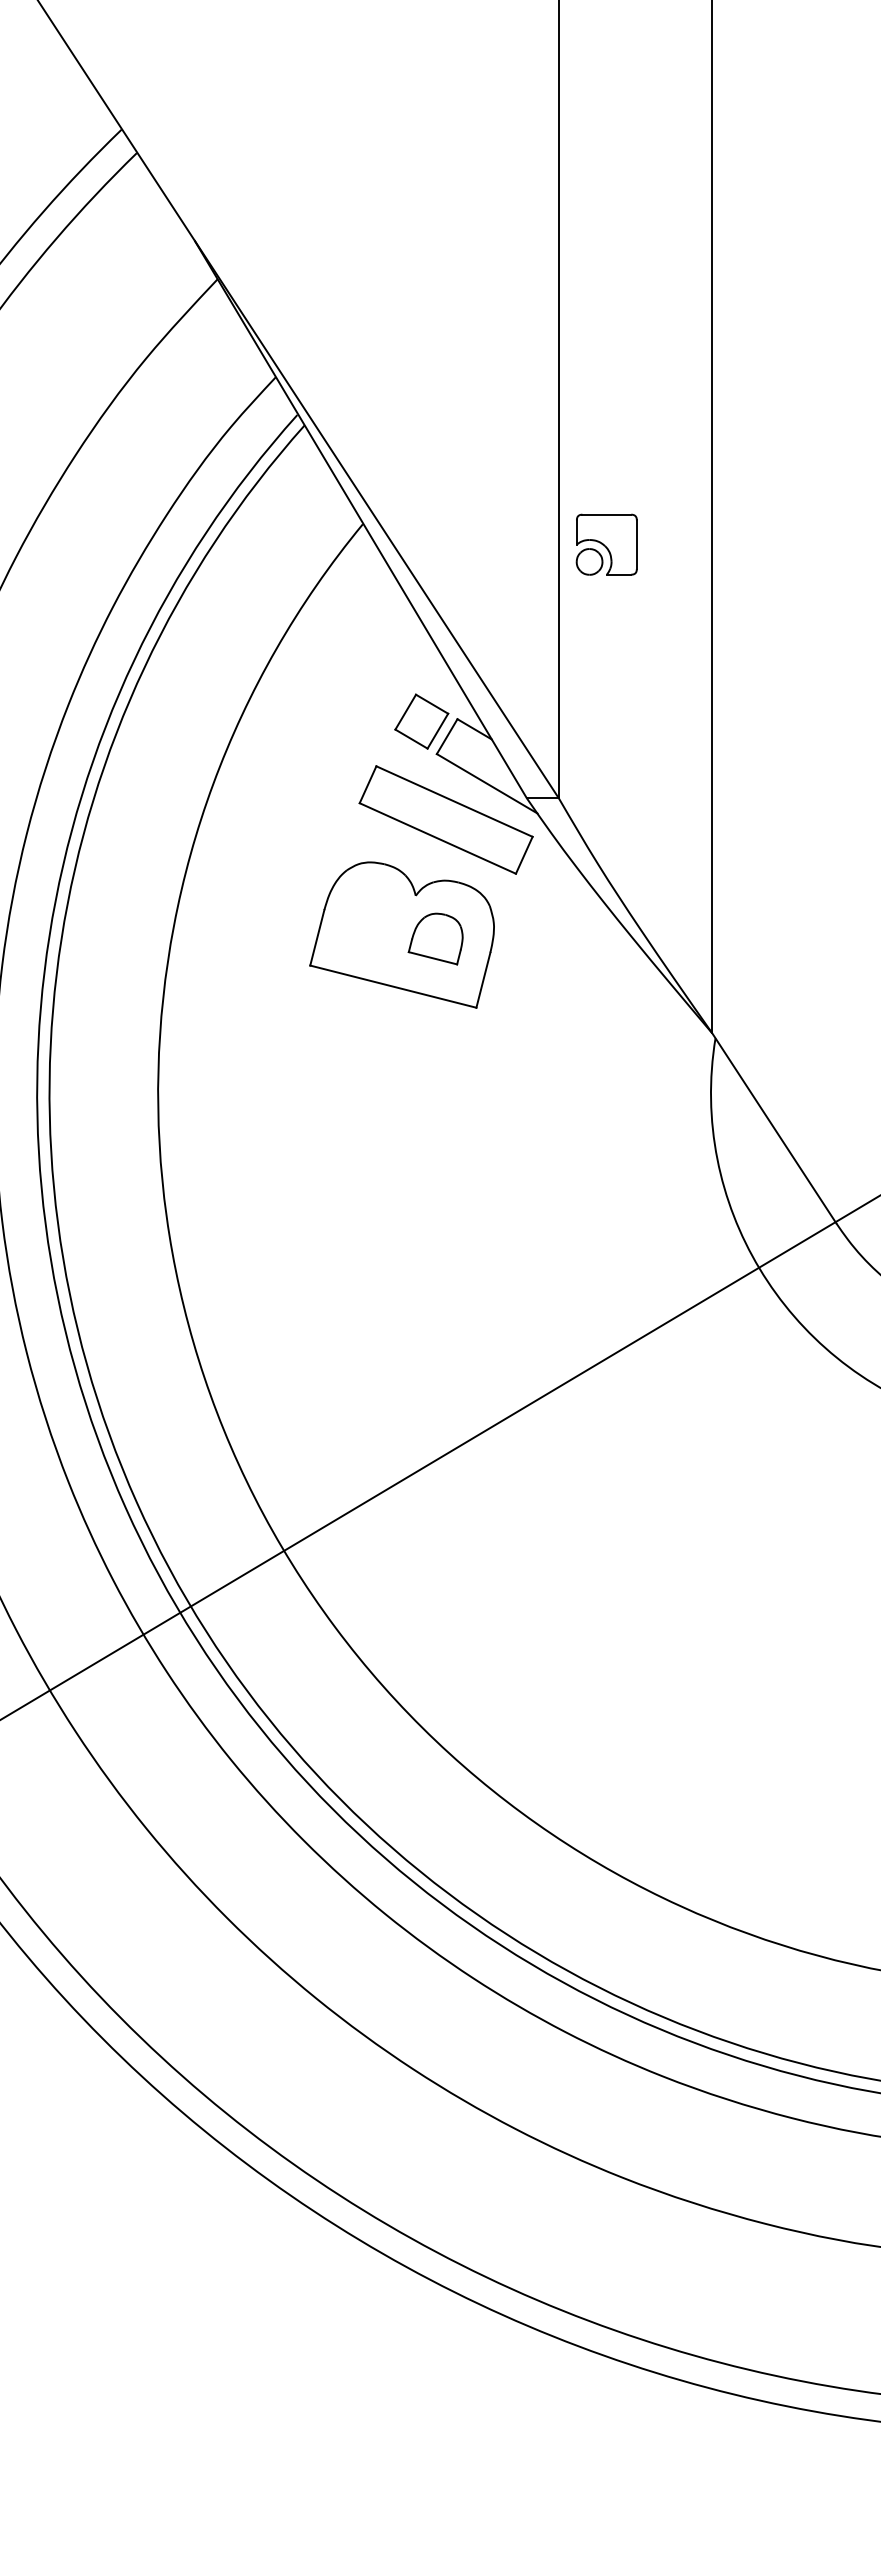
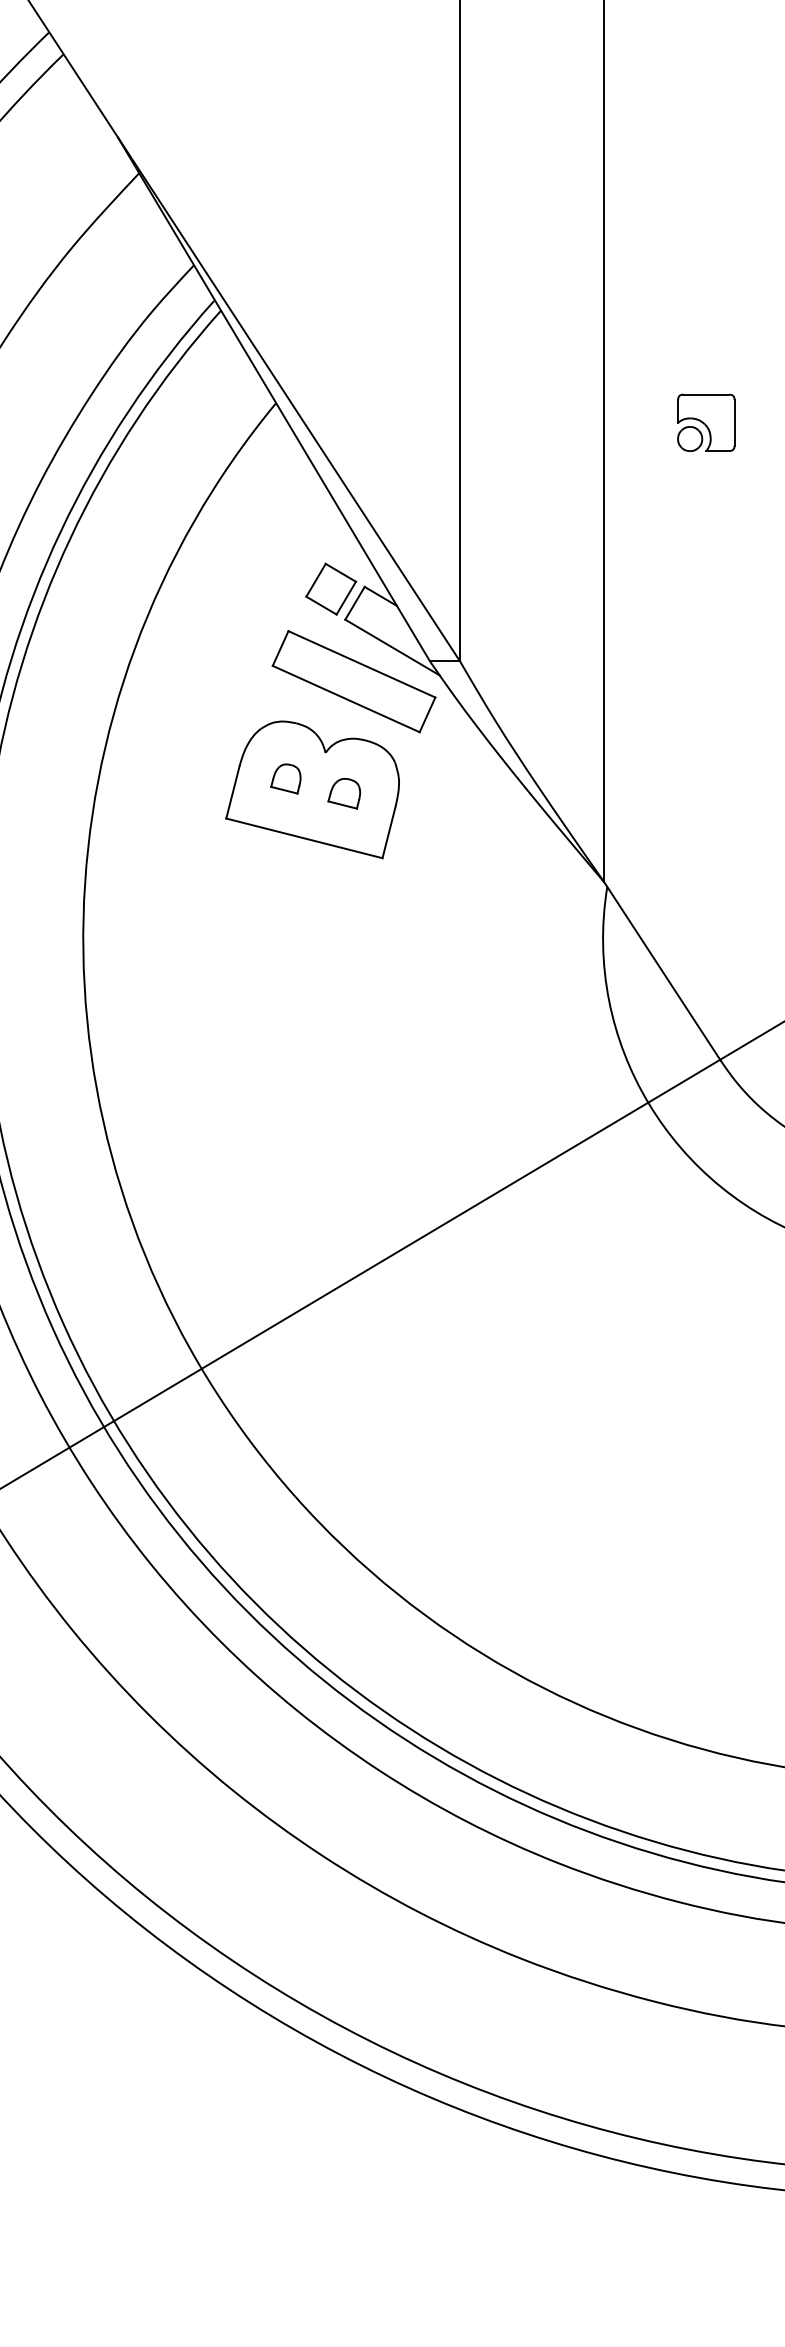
part: (606, 544) -> (706, 422), moved
part: (373, 923) -> (285, 778), added
part: (435, 939) -> (344, 794), size x0.62

